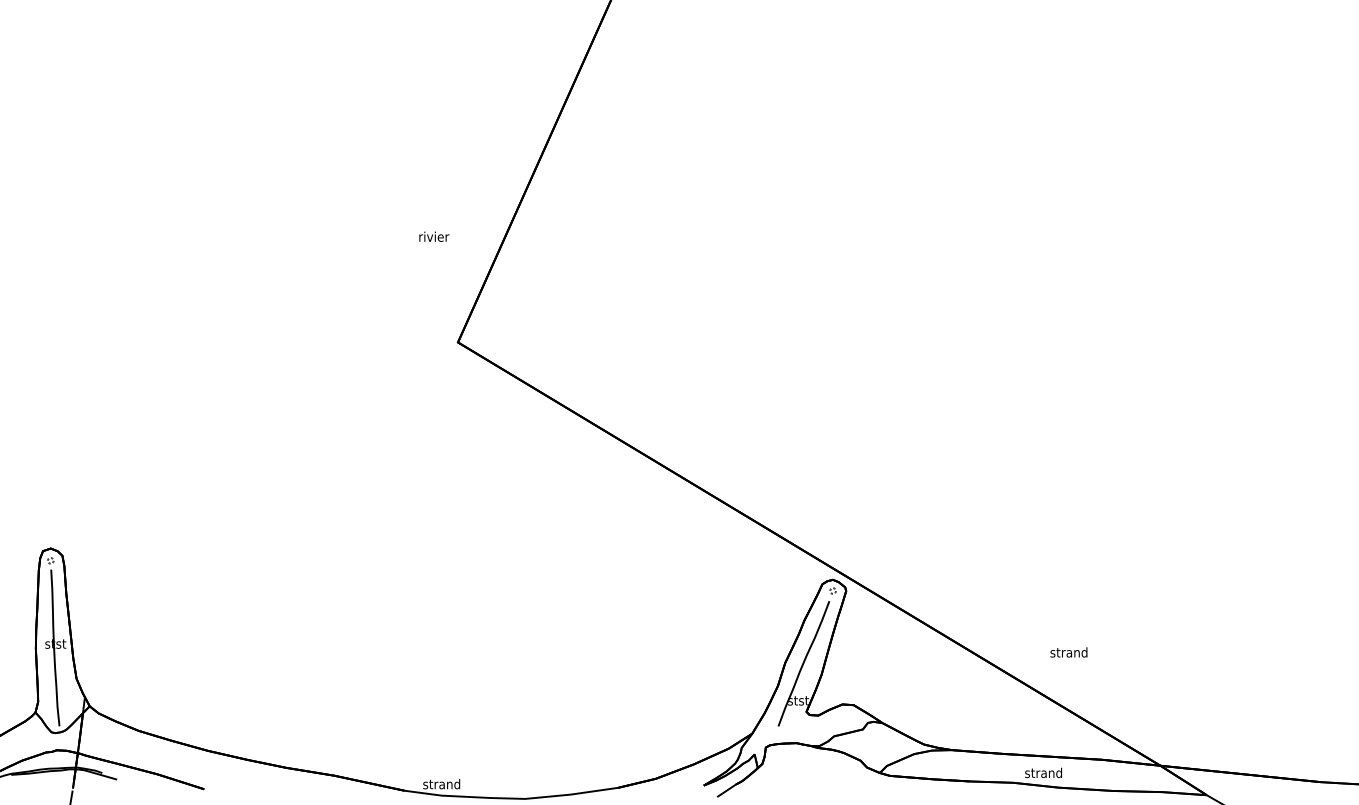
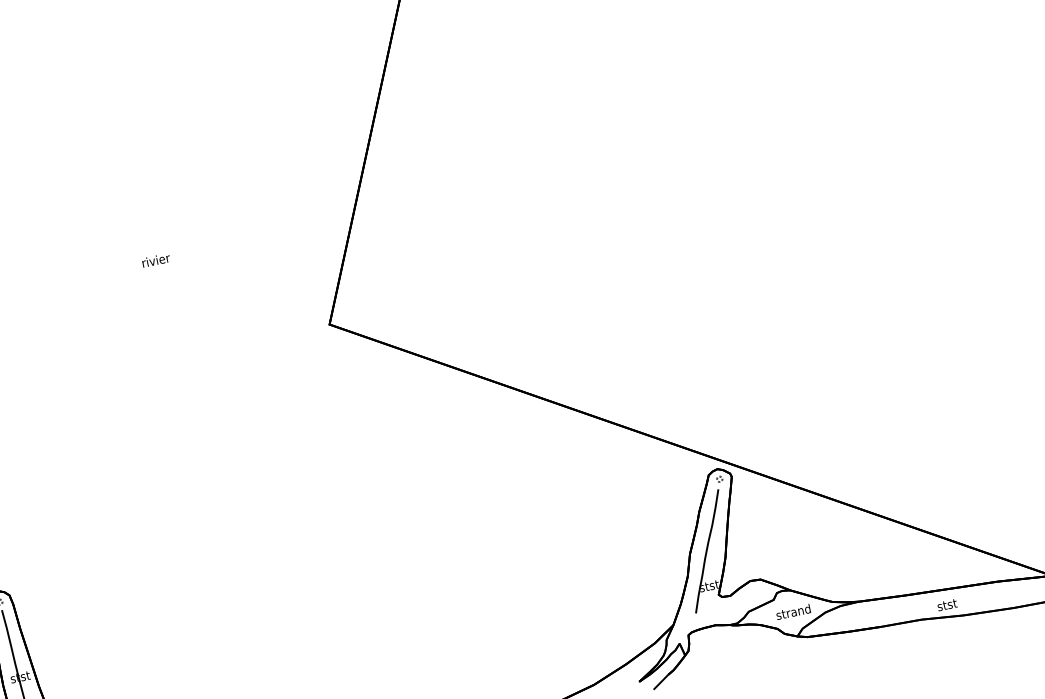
text: (434, 236) -> (156, 260), moved
text: (1068, 652) -> (792, 612), moved
text: (1043, 772) -> (946, 604), strand -> stst

